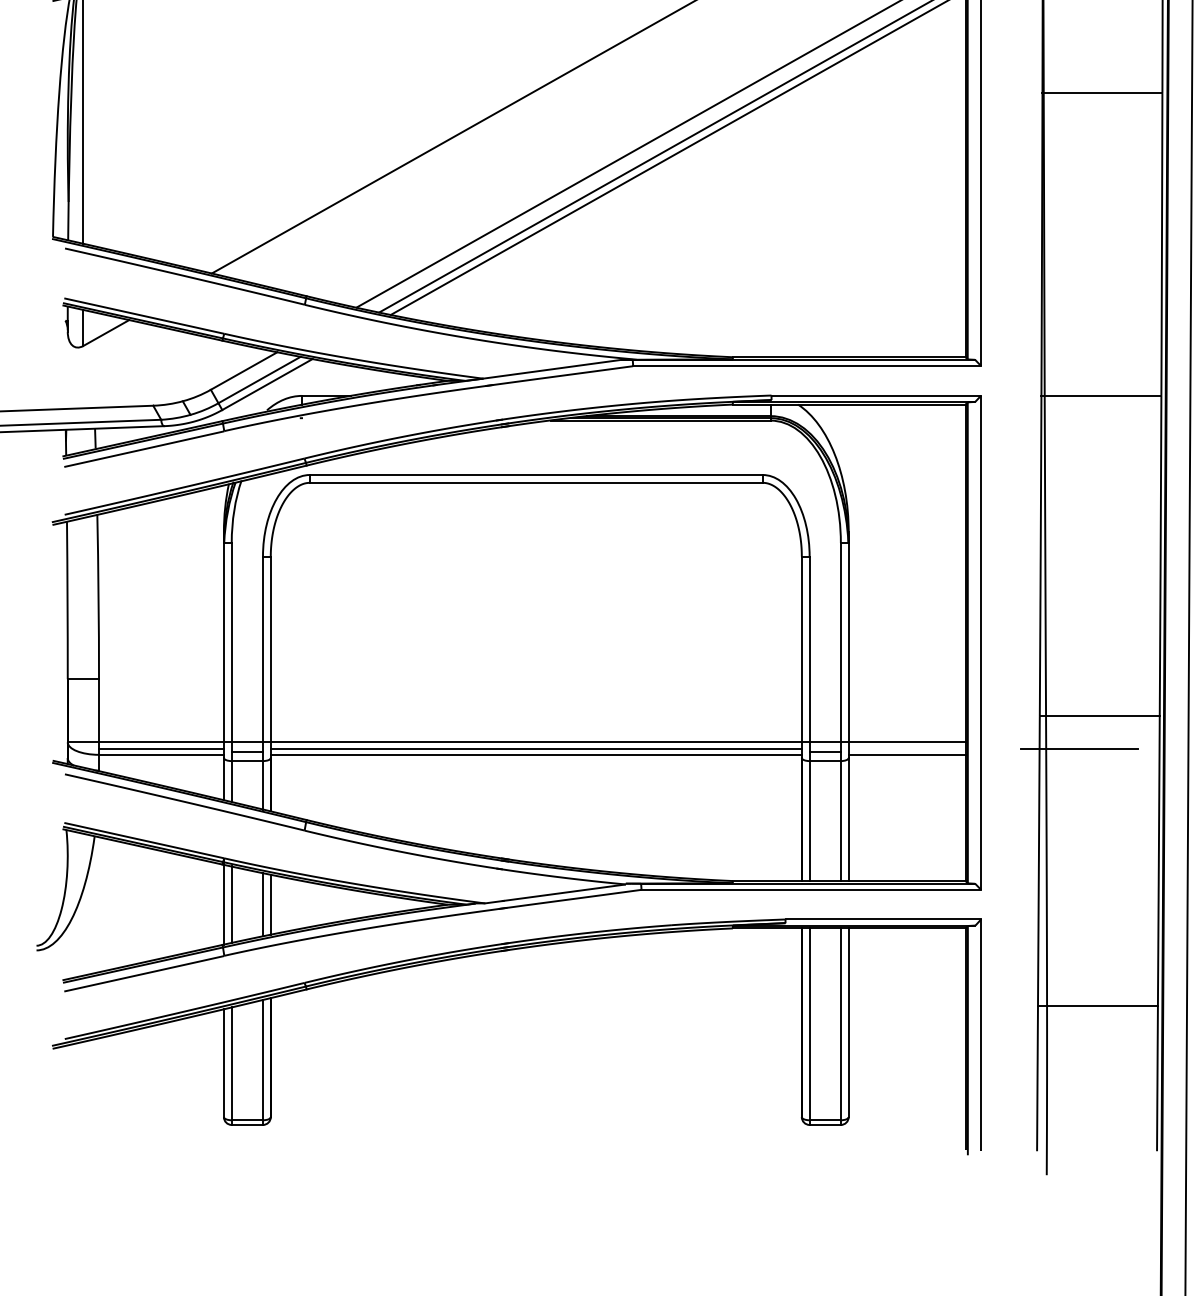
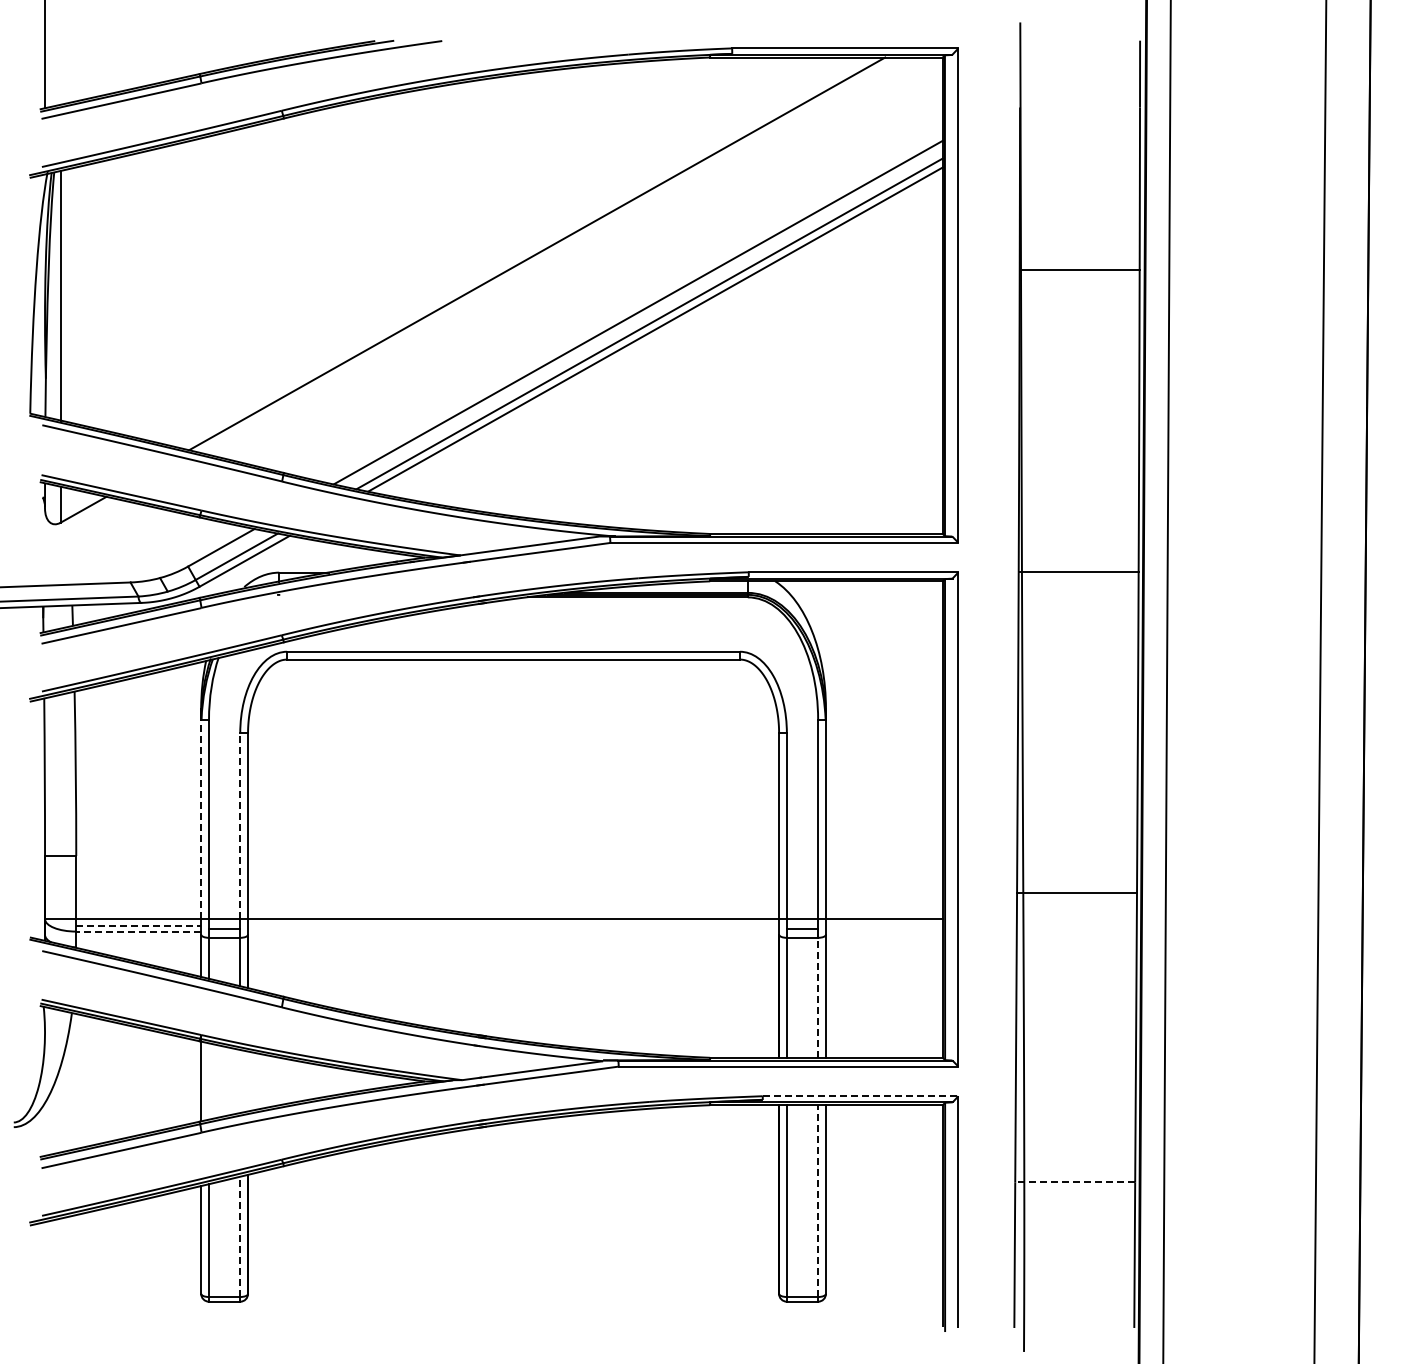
line: (224, 642) -> (201, 819), solid -> dashed
line: (263, 649) -> (240, 826), solid -> dashed
line: (162, 748) -> (139, 925), solid -> dashed
line: (536, 748) -> (513, 925), removed
line: (1079, 748) -> (1056, 925), removed
line: (161, 754) -> (138, 931), solid -> dashed
line: (536, 754) -> (513, 931), removed
line: (906, 754) -> (883, 931), removed
line: (841, 820) -> (818, 997), solid -> dashed
line: (232, 904) -> (209, 1081), removed
line: (263, 904) -> (240, 1081), removed
line: (271, 904) -> (248, 1081), removed
line: (883, 919) -> (860, 1096), solid -> dashed
line: (1098, 1005) -> (1075, 1182), solid -> dashed
line: (841, 1024) -> (818, 1201), solid -> dashed
line: (263, 1059) -> (240, 1236), solid -> dashed

